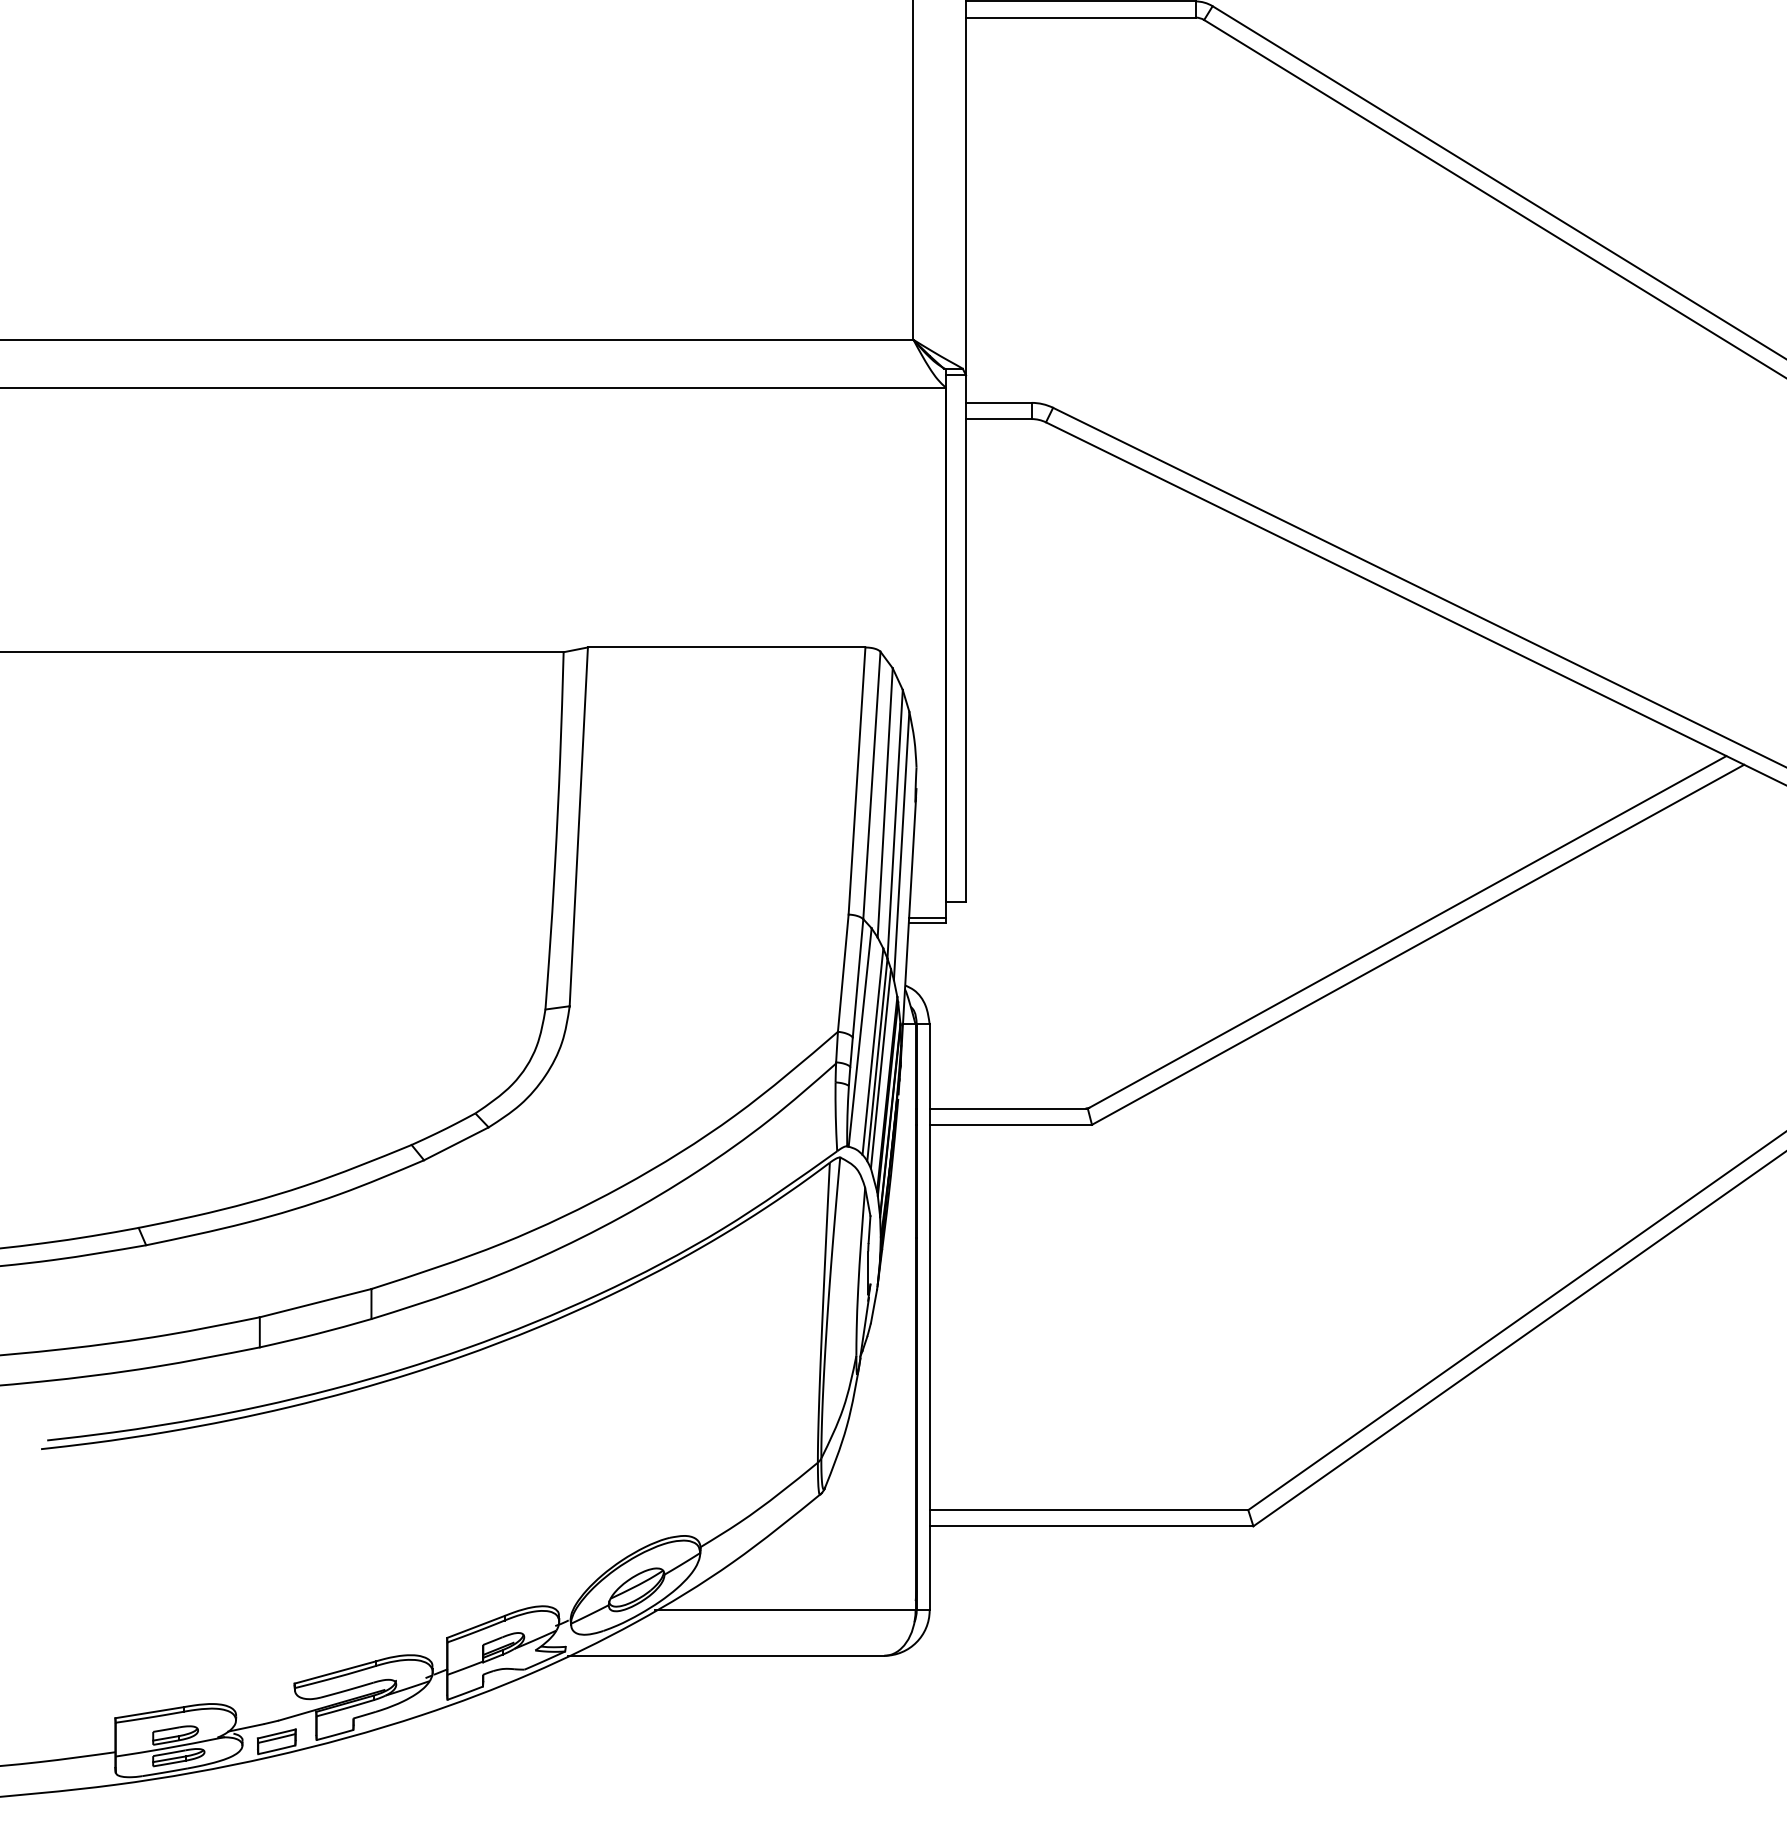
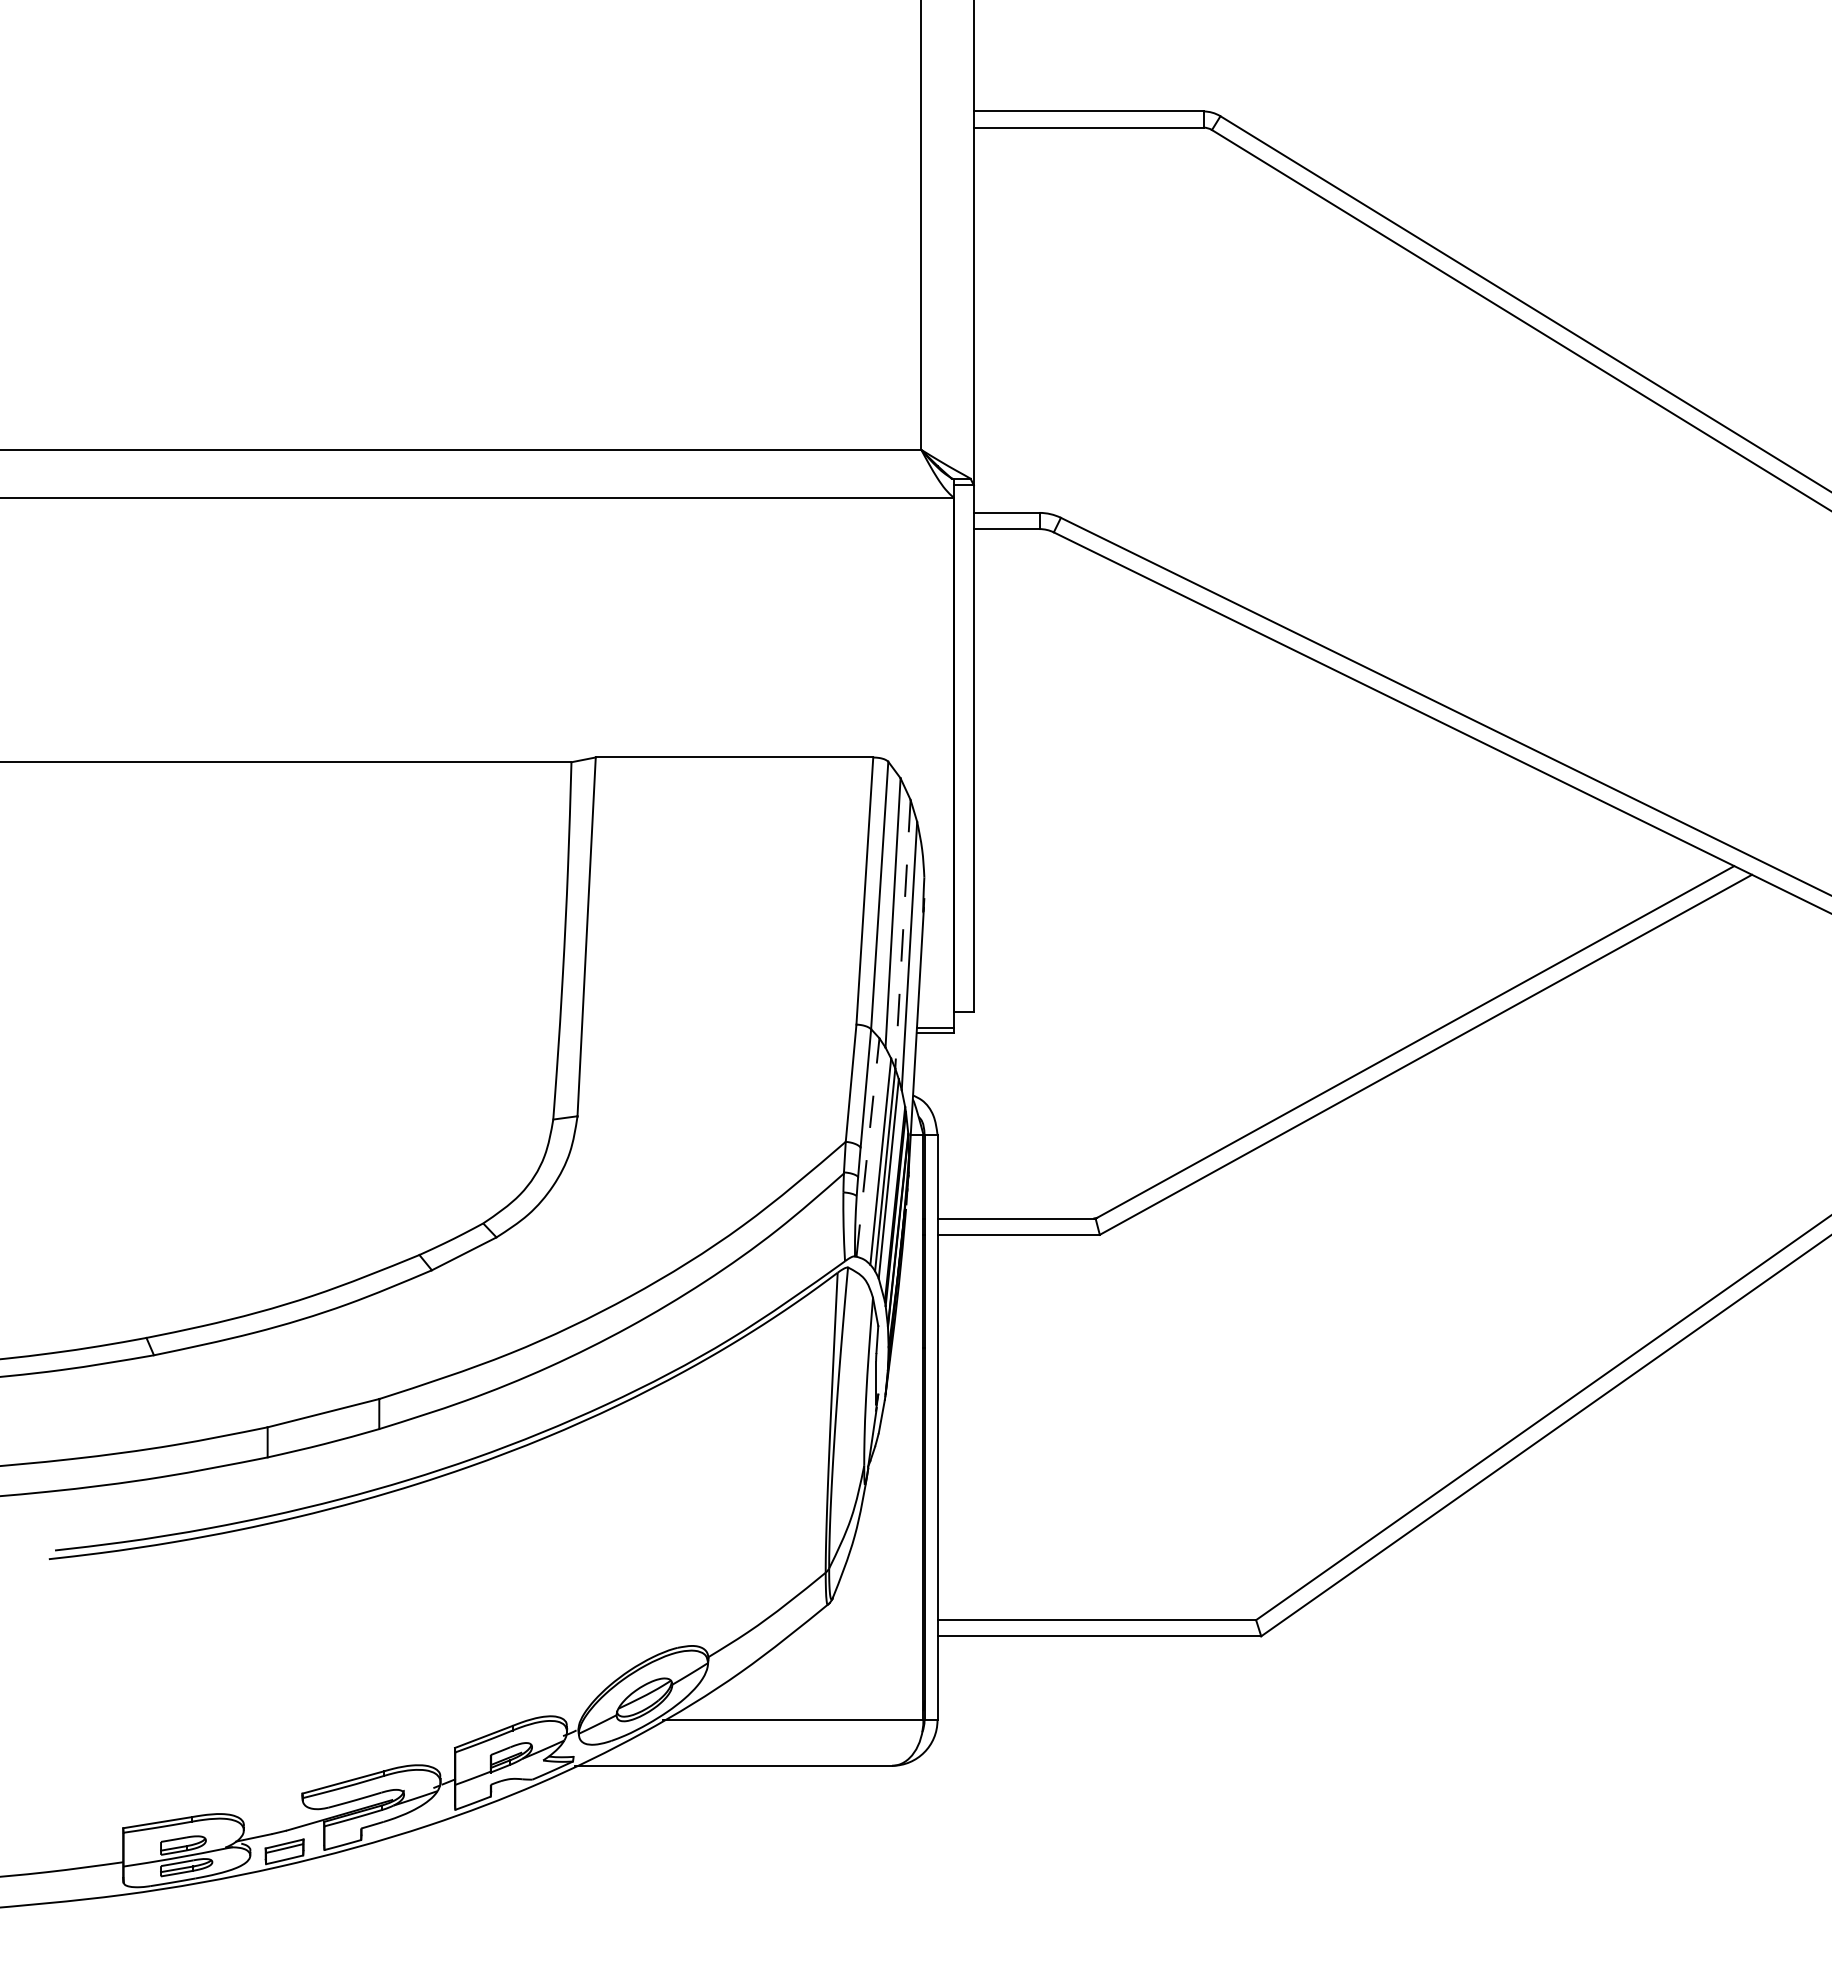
line: (894, 824) -> (902, 934), solid -> dashed
line: (859, 1037) -> (867, 1147), solid -> dashed

